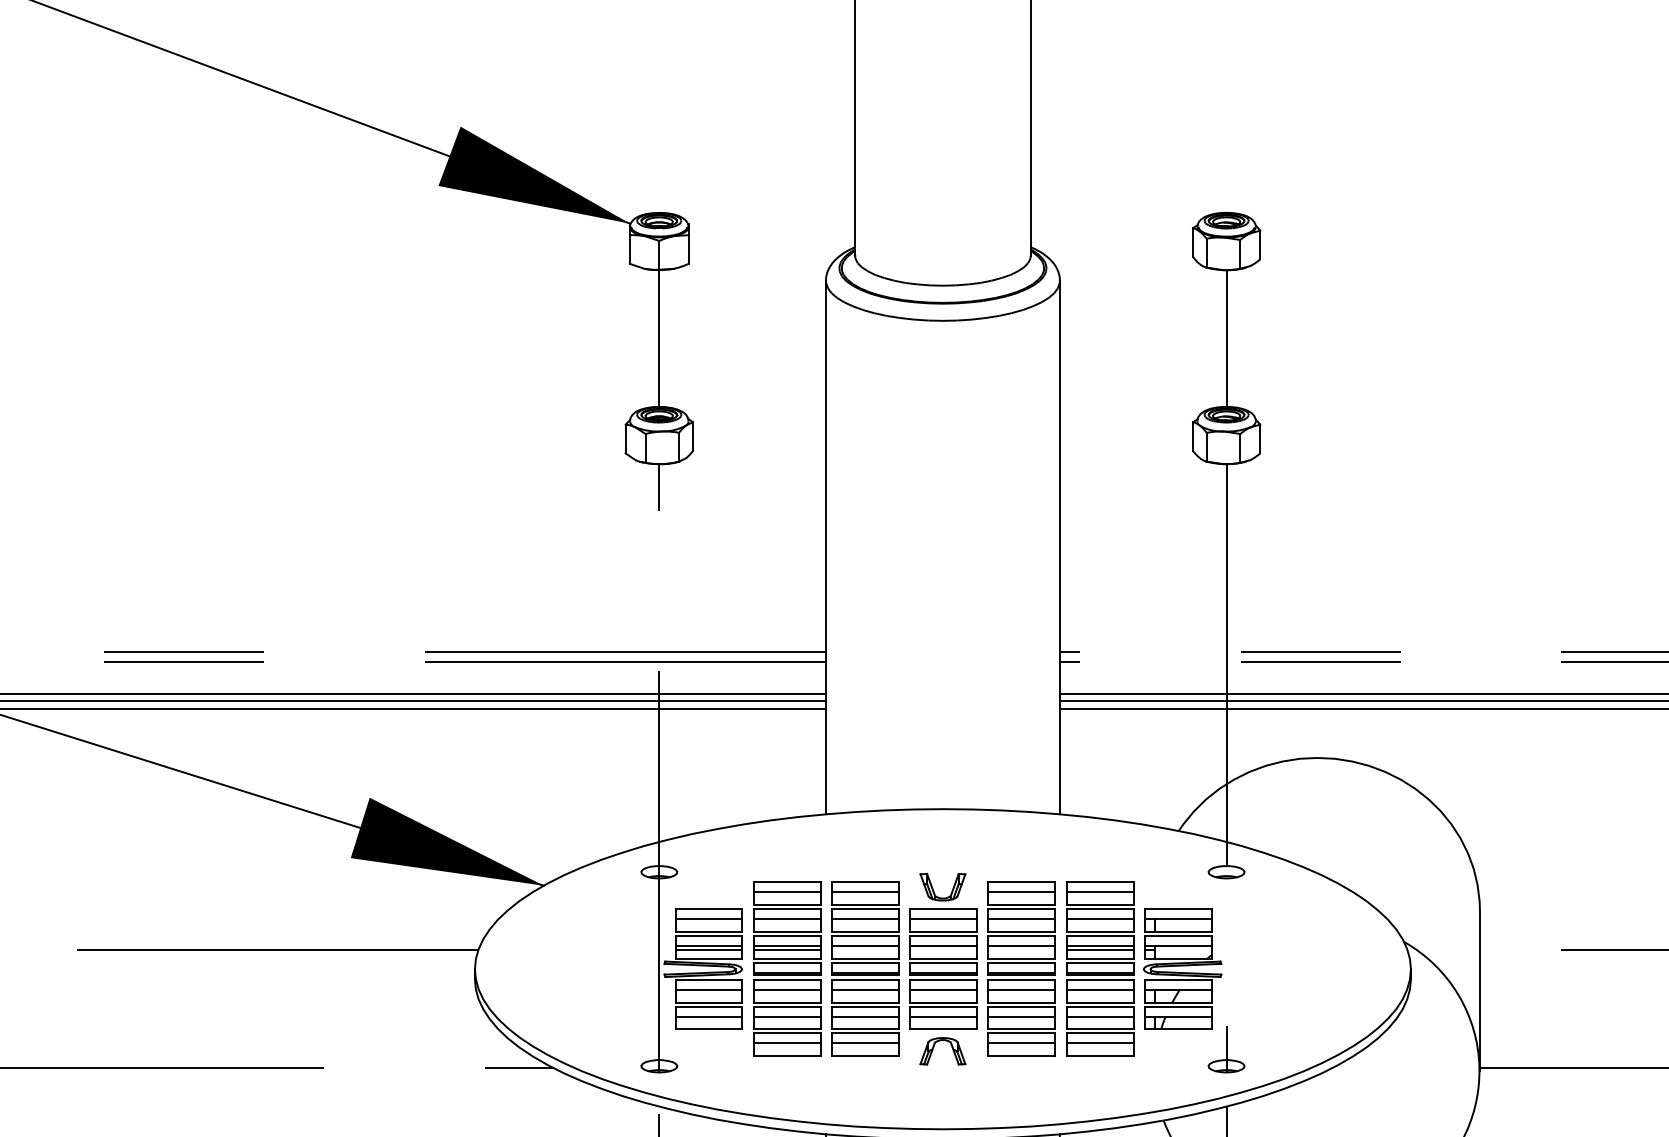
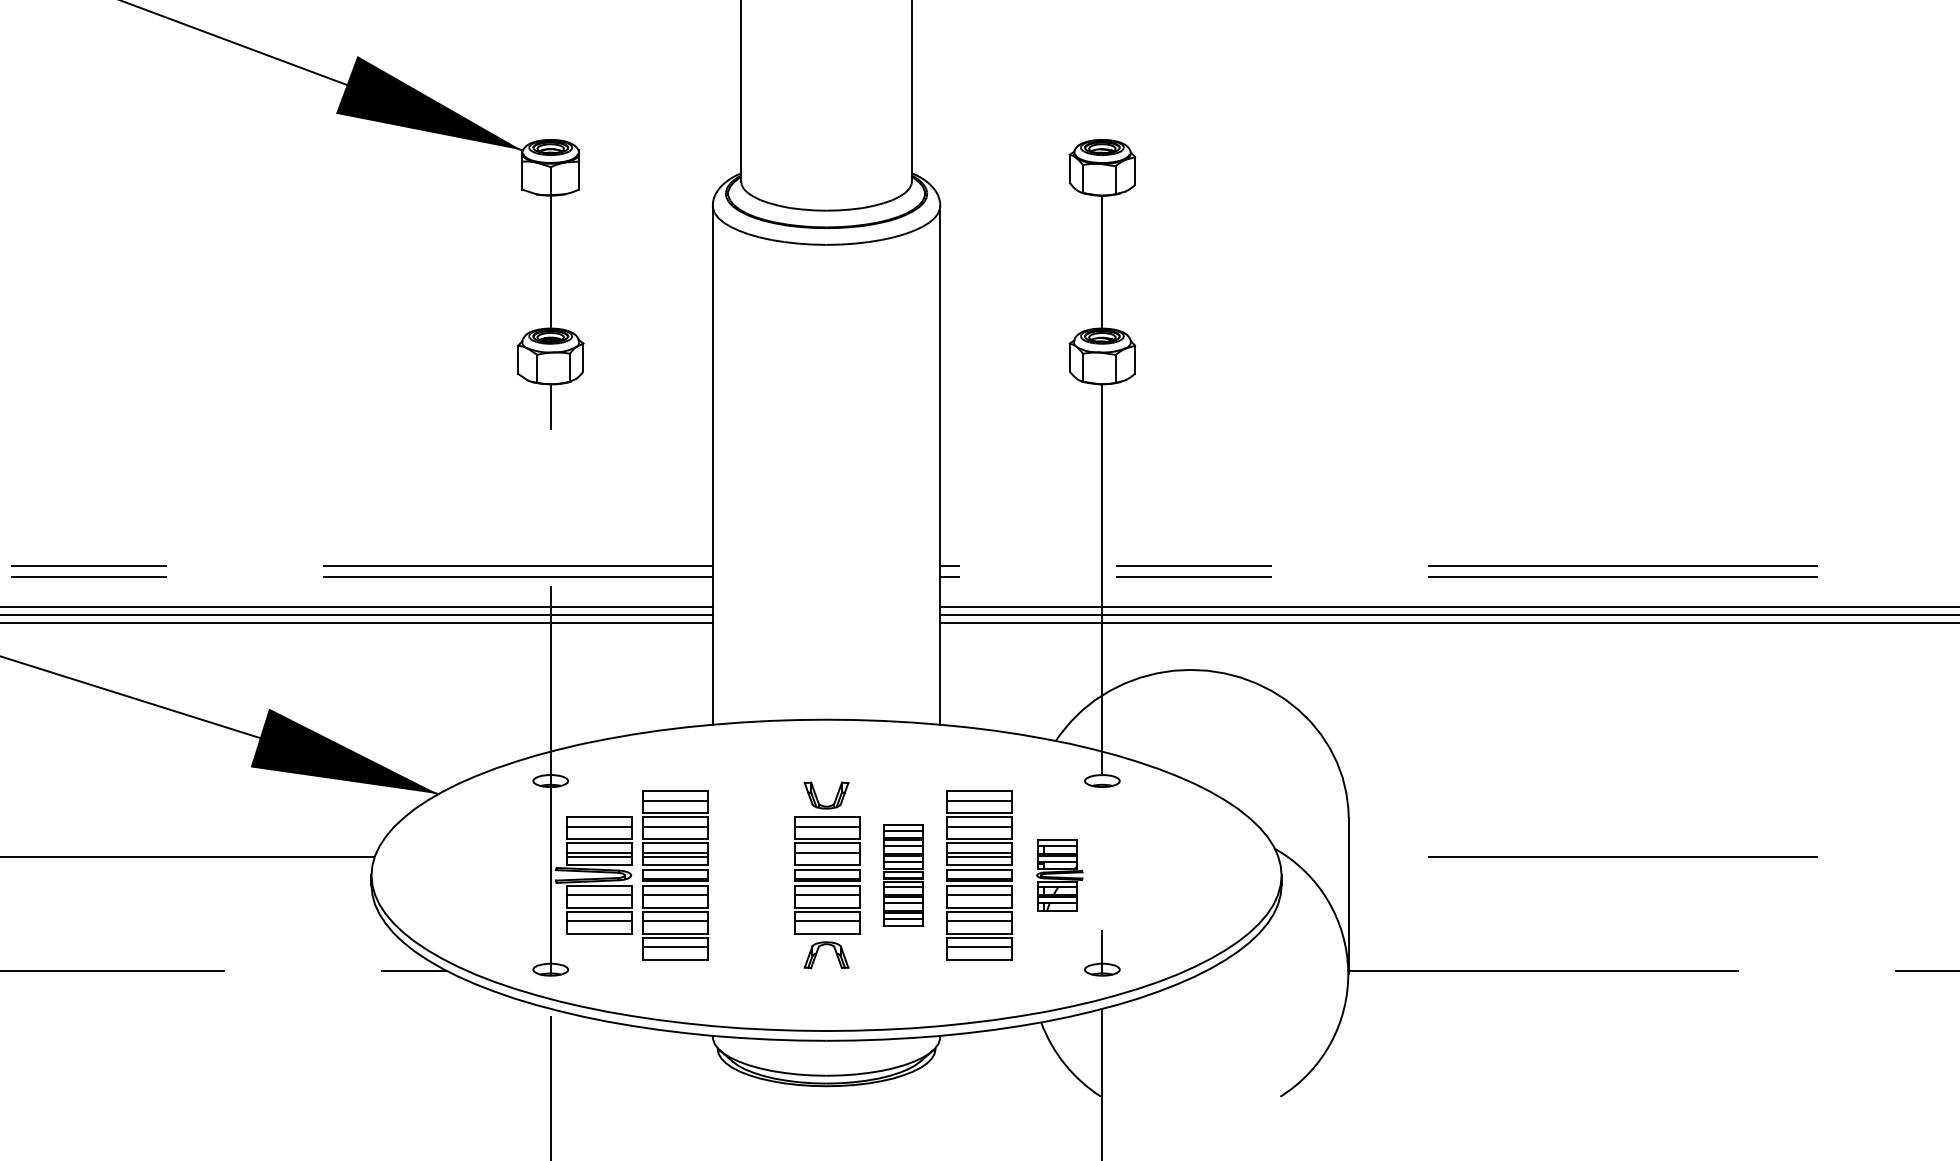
part: (865, 969) -> (751, 875), removed
part: (1022, 969) -> (903, 875), size x0.6
part: (1182, 969) -> (1059, 875), size x0.6

